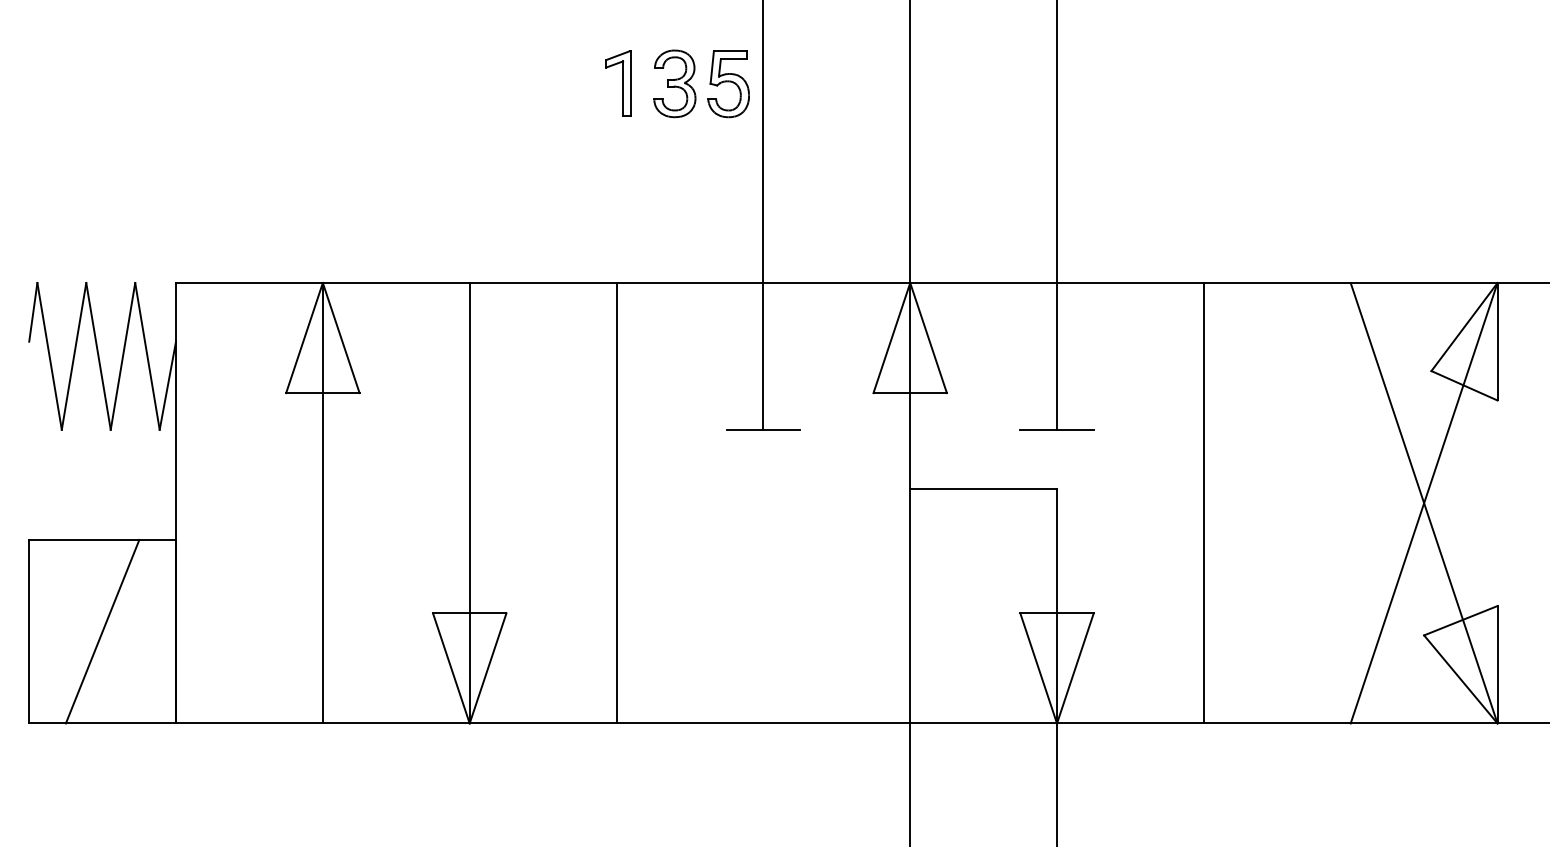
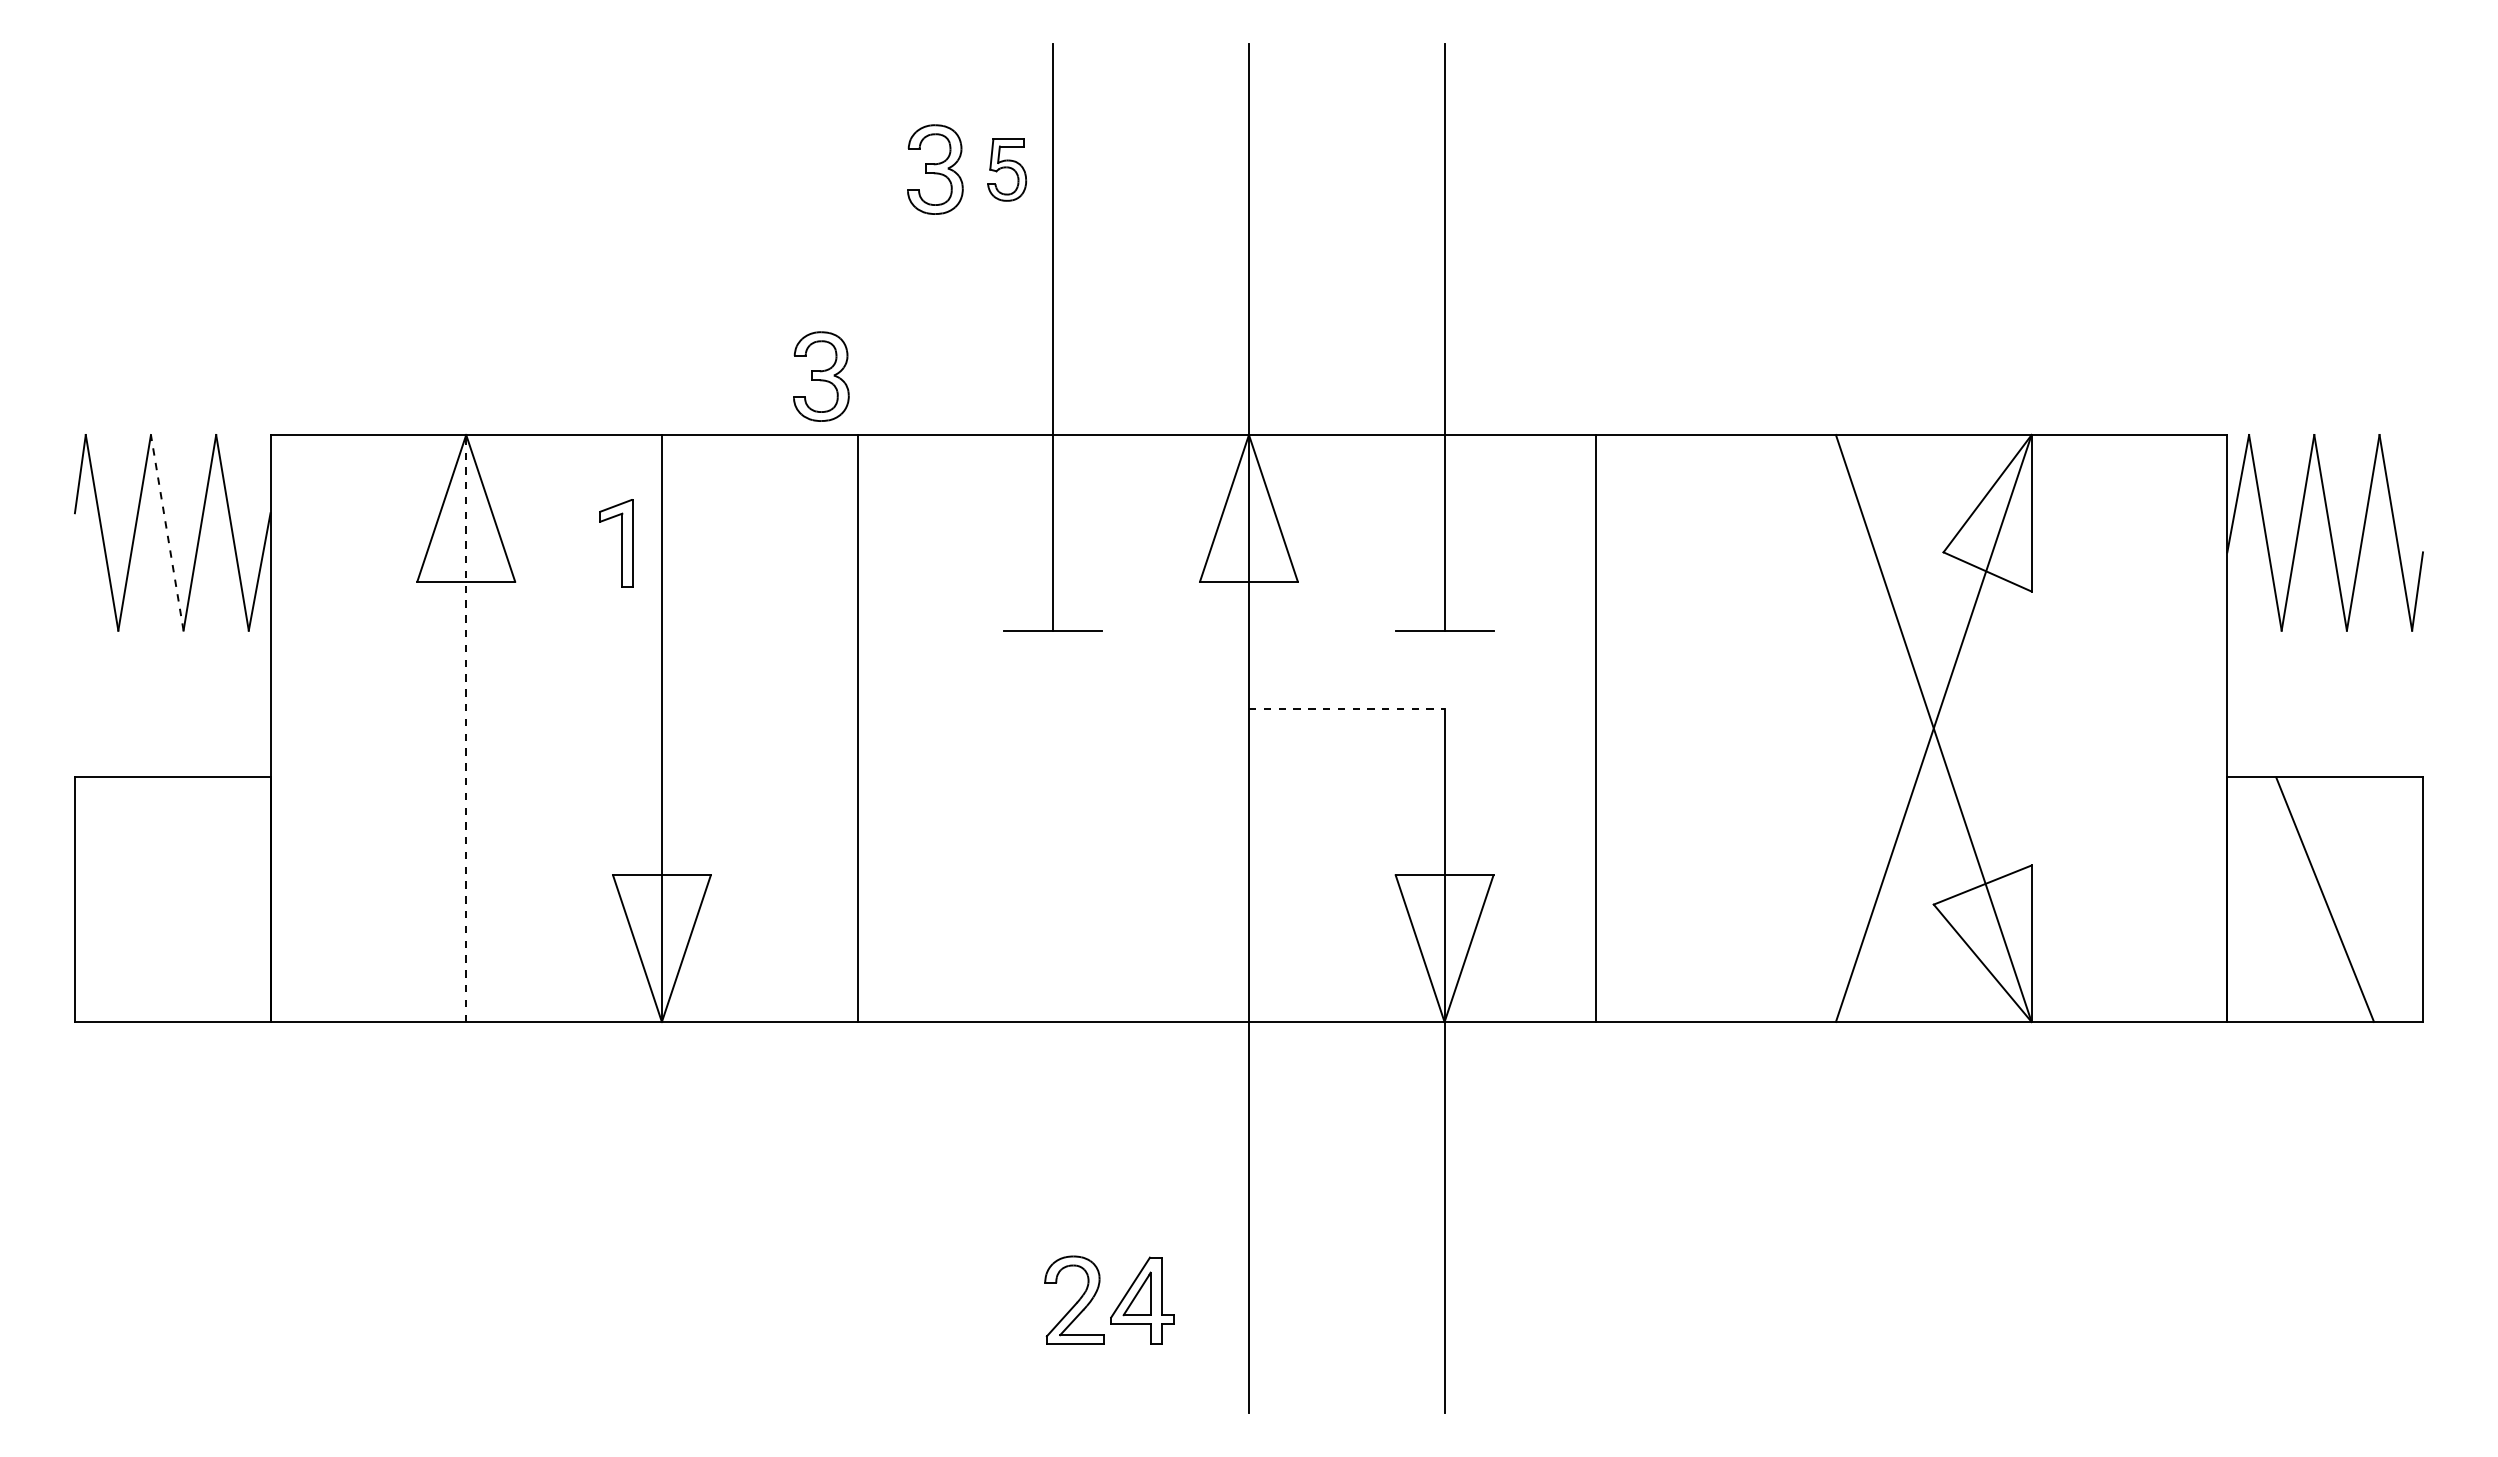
part: (618, 83) -> (616, 543), moved
part: (729, 83) -> (1007, 169), size x0.7
part: (589, 239) -> (821, 376), added
line: (98, 356) -> (167, 532), solid -> dashed
line: (983, 488) -> (1346, 708), solid -> dashed
line: (323, 502) -> (466, 727), solid -> dashed
line: (1204, 502) -> (1596, 727), moved
line: (102, 631) -> (172, 899), removed

